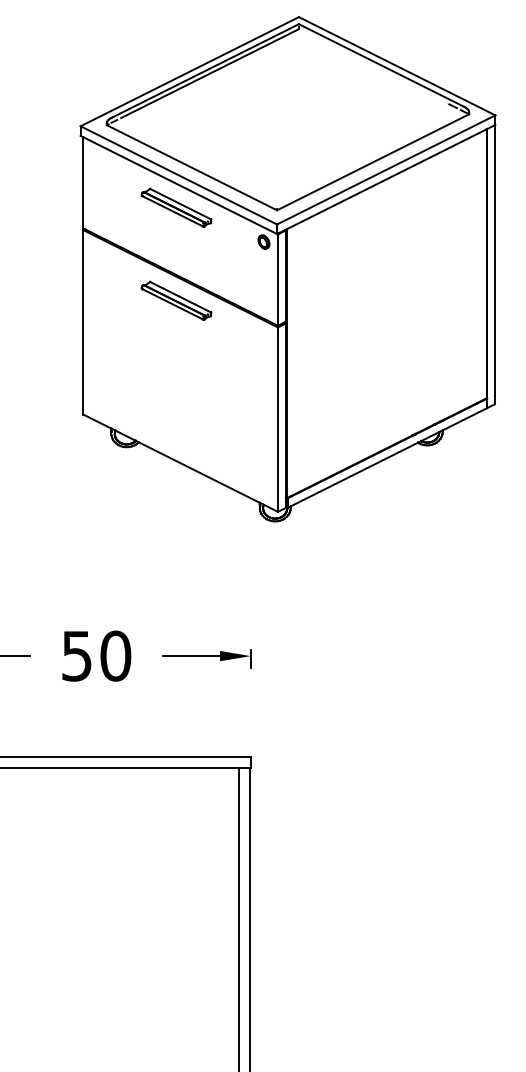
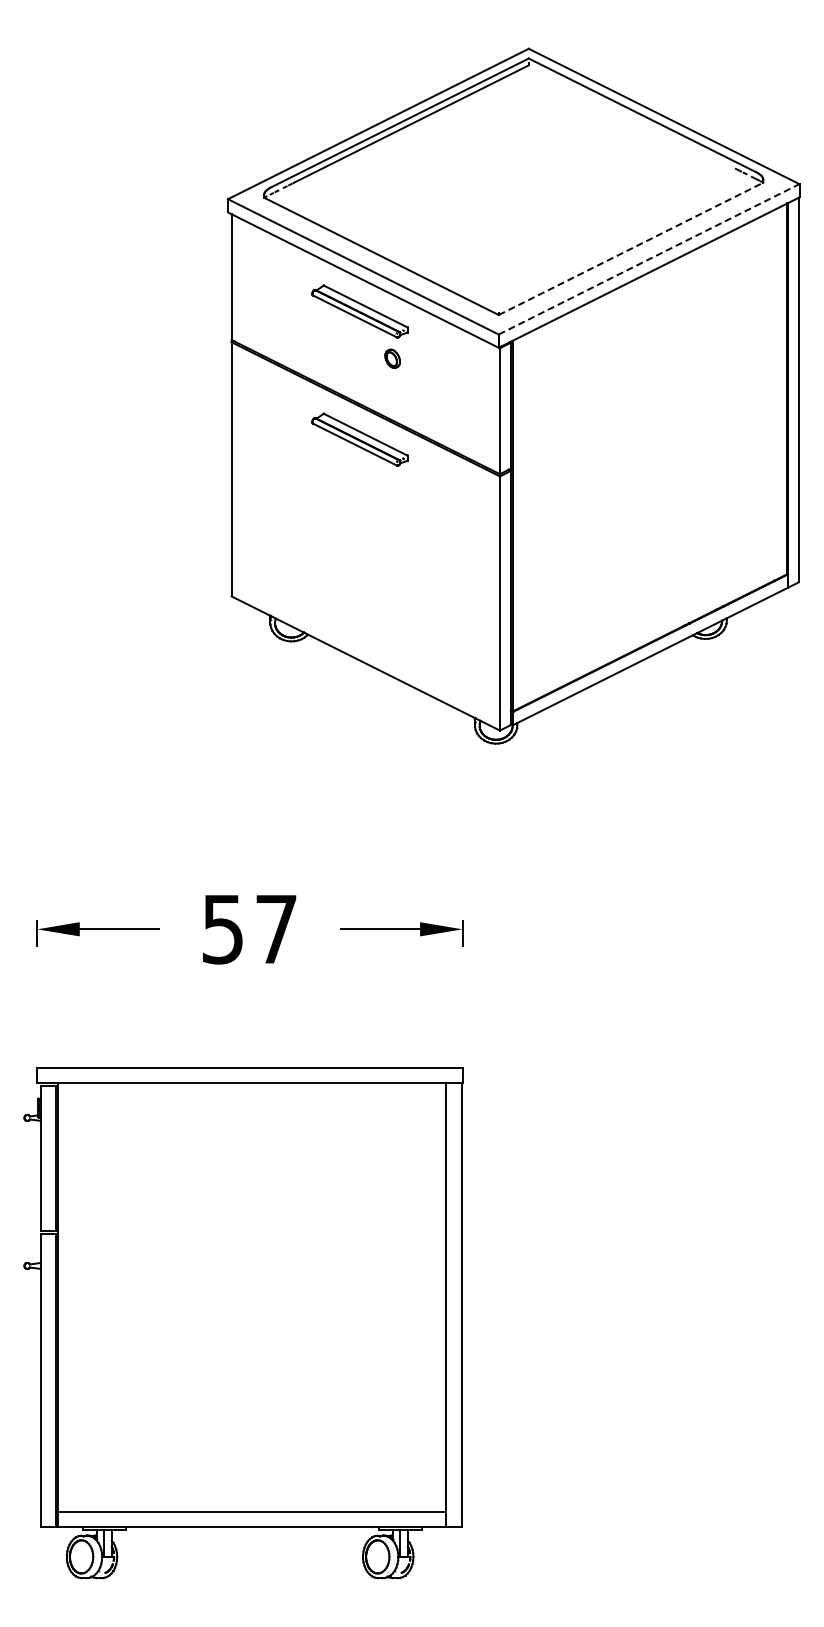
line: (373, 162) -> (631, 248), solid -> dashed
line: (386, 170) -> (649, 259), solid -> dashed
part: (263, 241) -> (392, 358), moved
text: (115, 656) -> (276, 929), 50 -> 57

